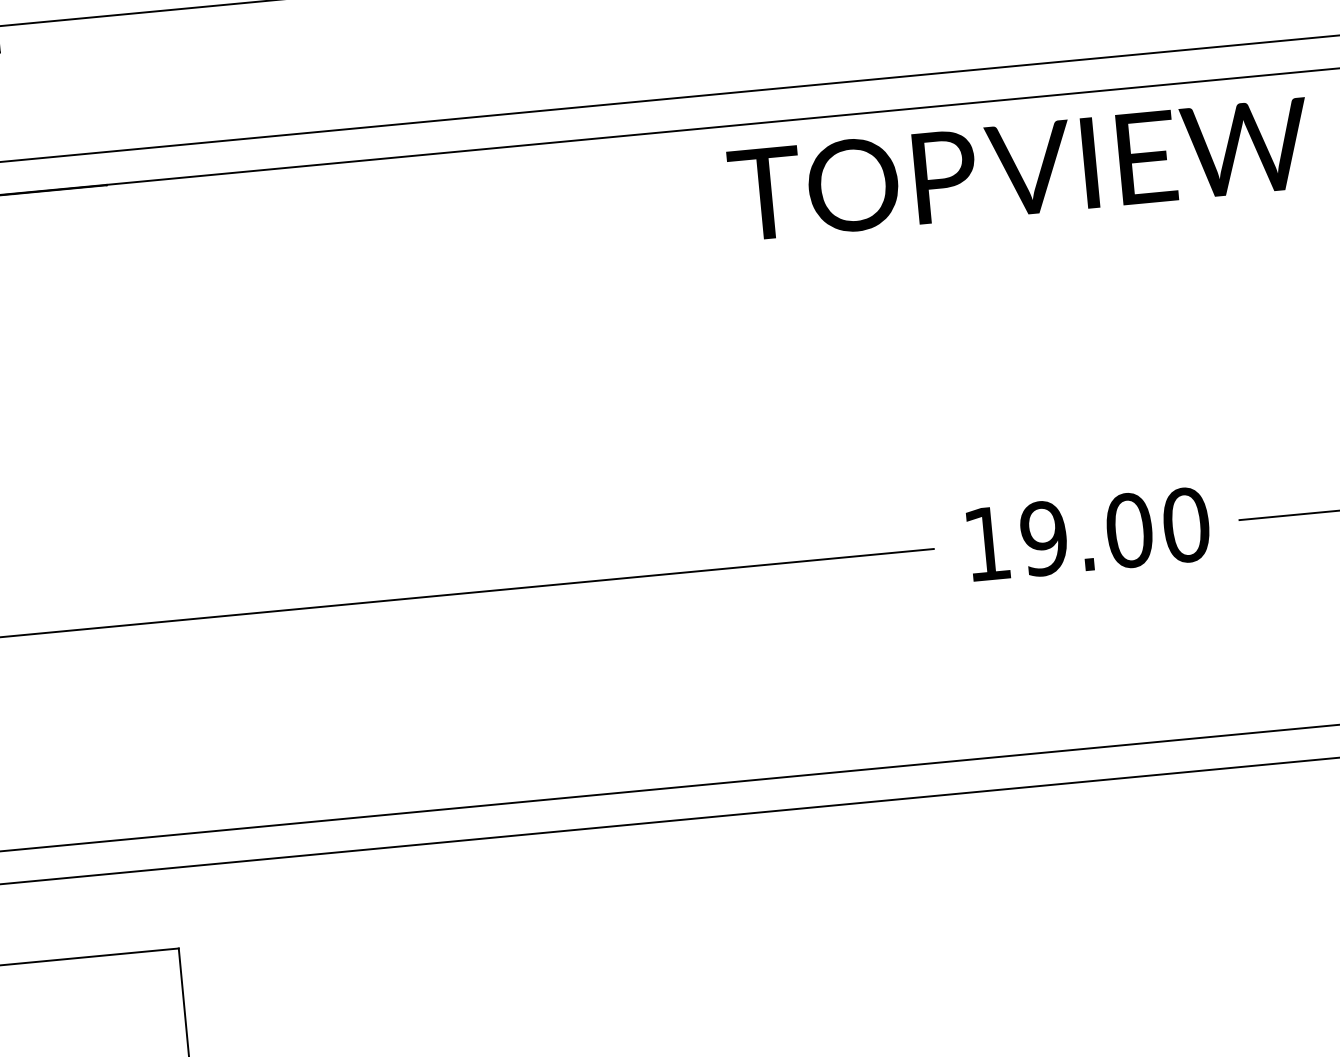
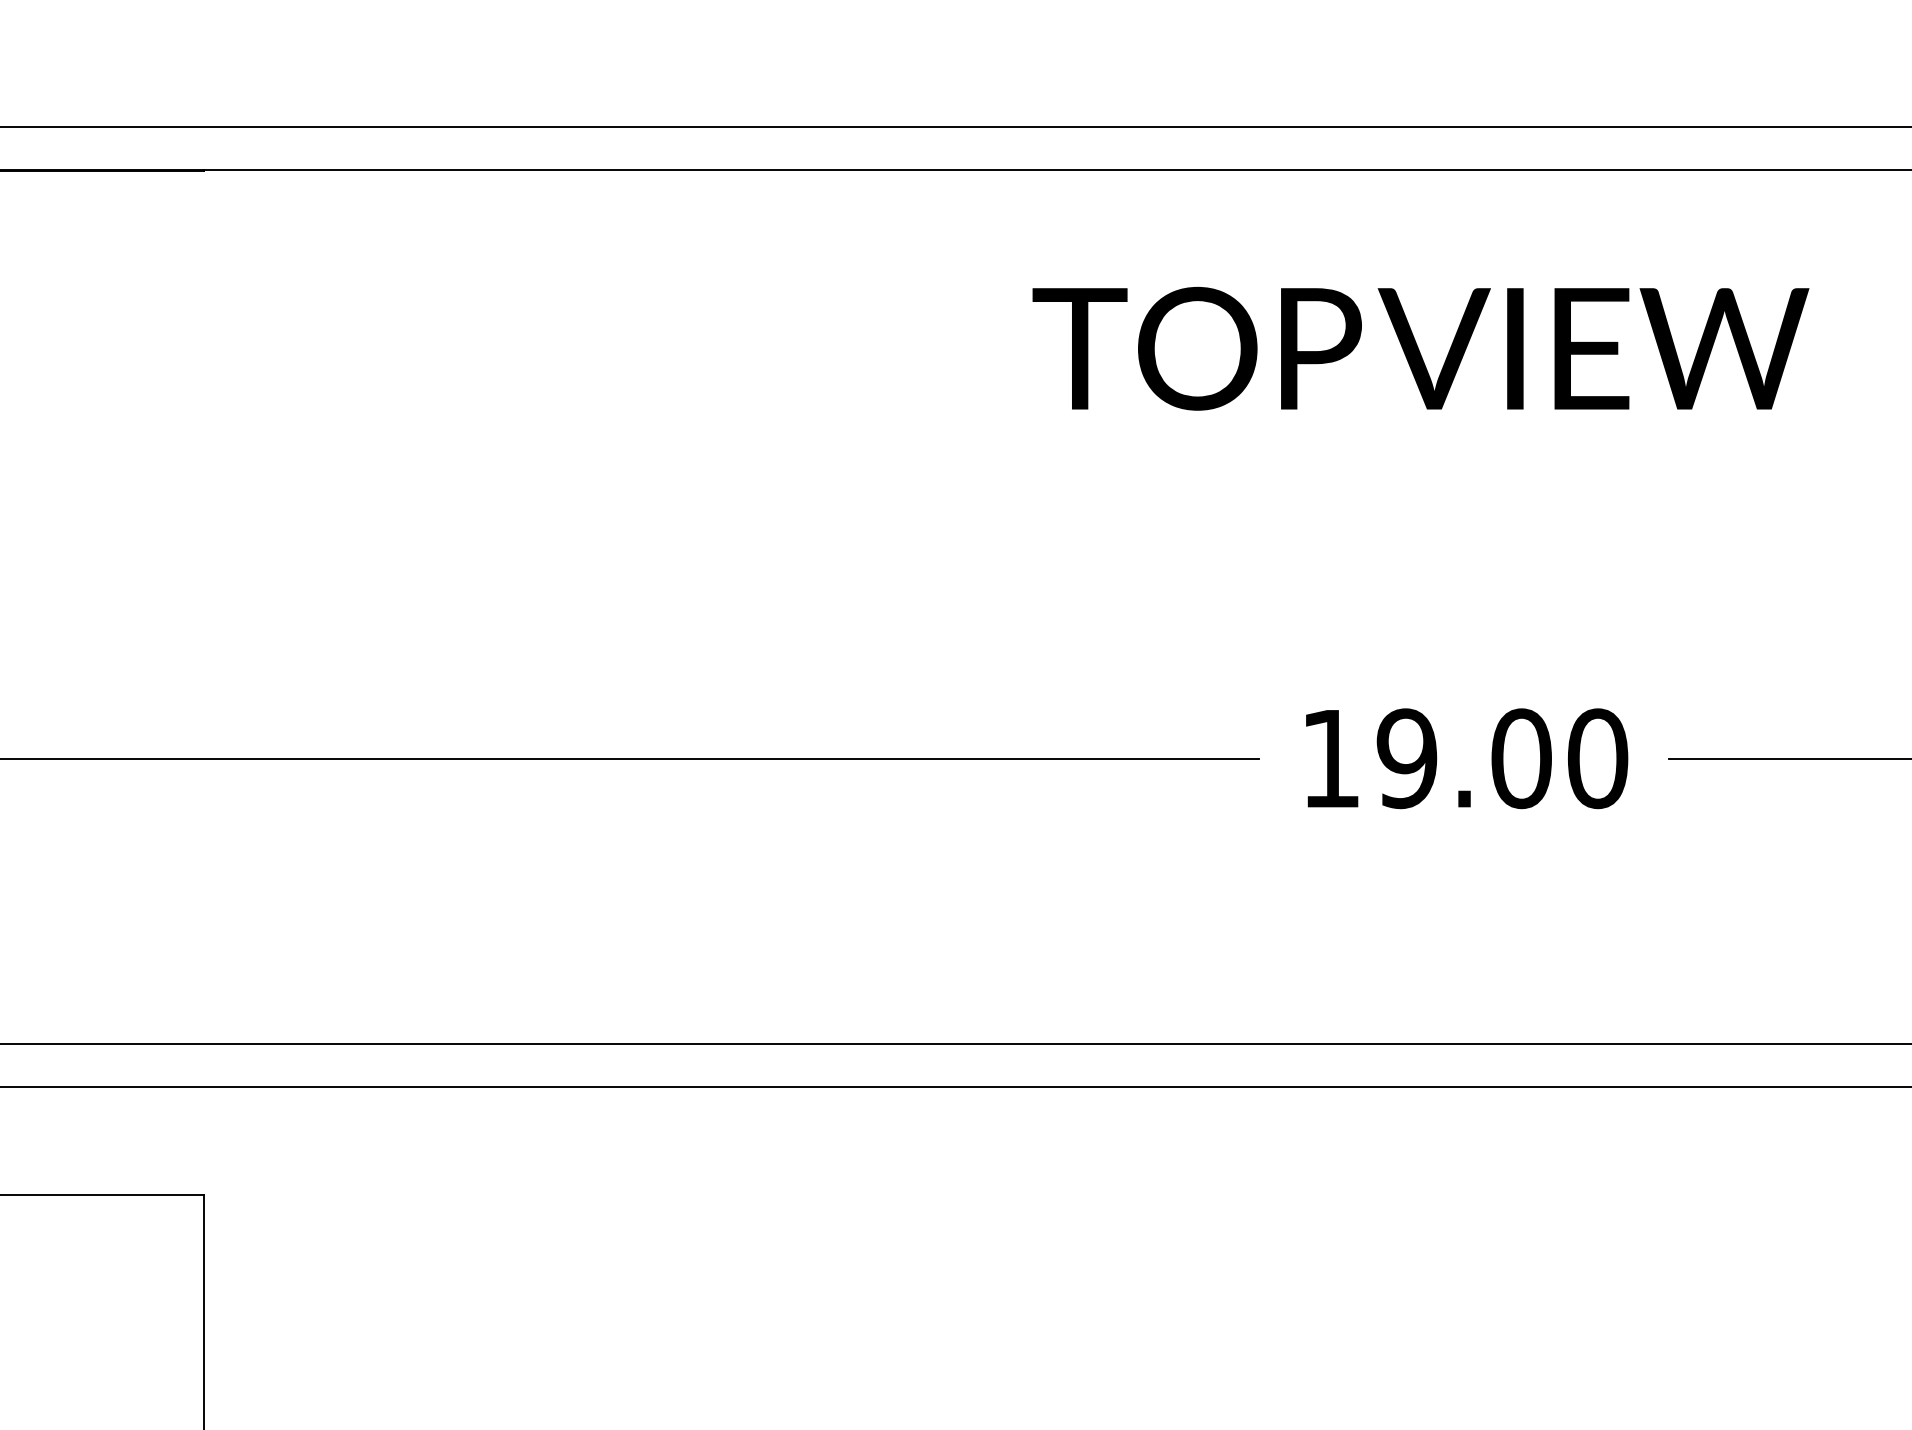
text: (1019, 169) -> (1420, 348), moved

